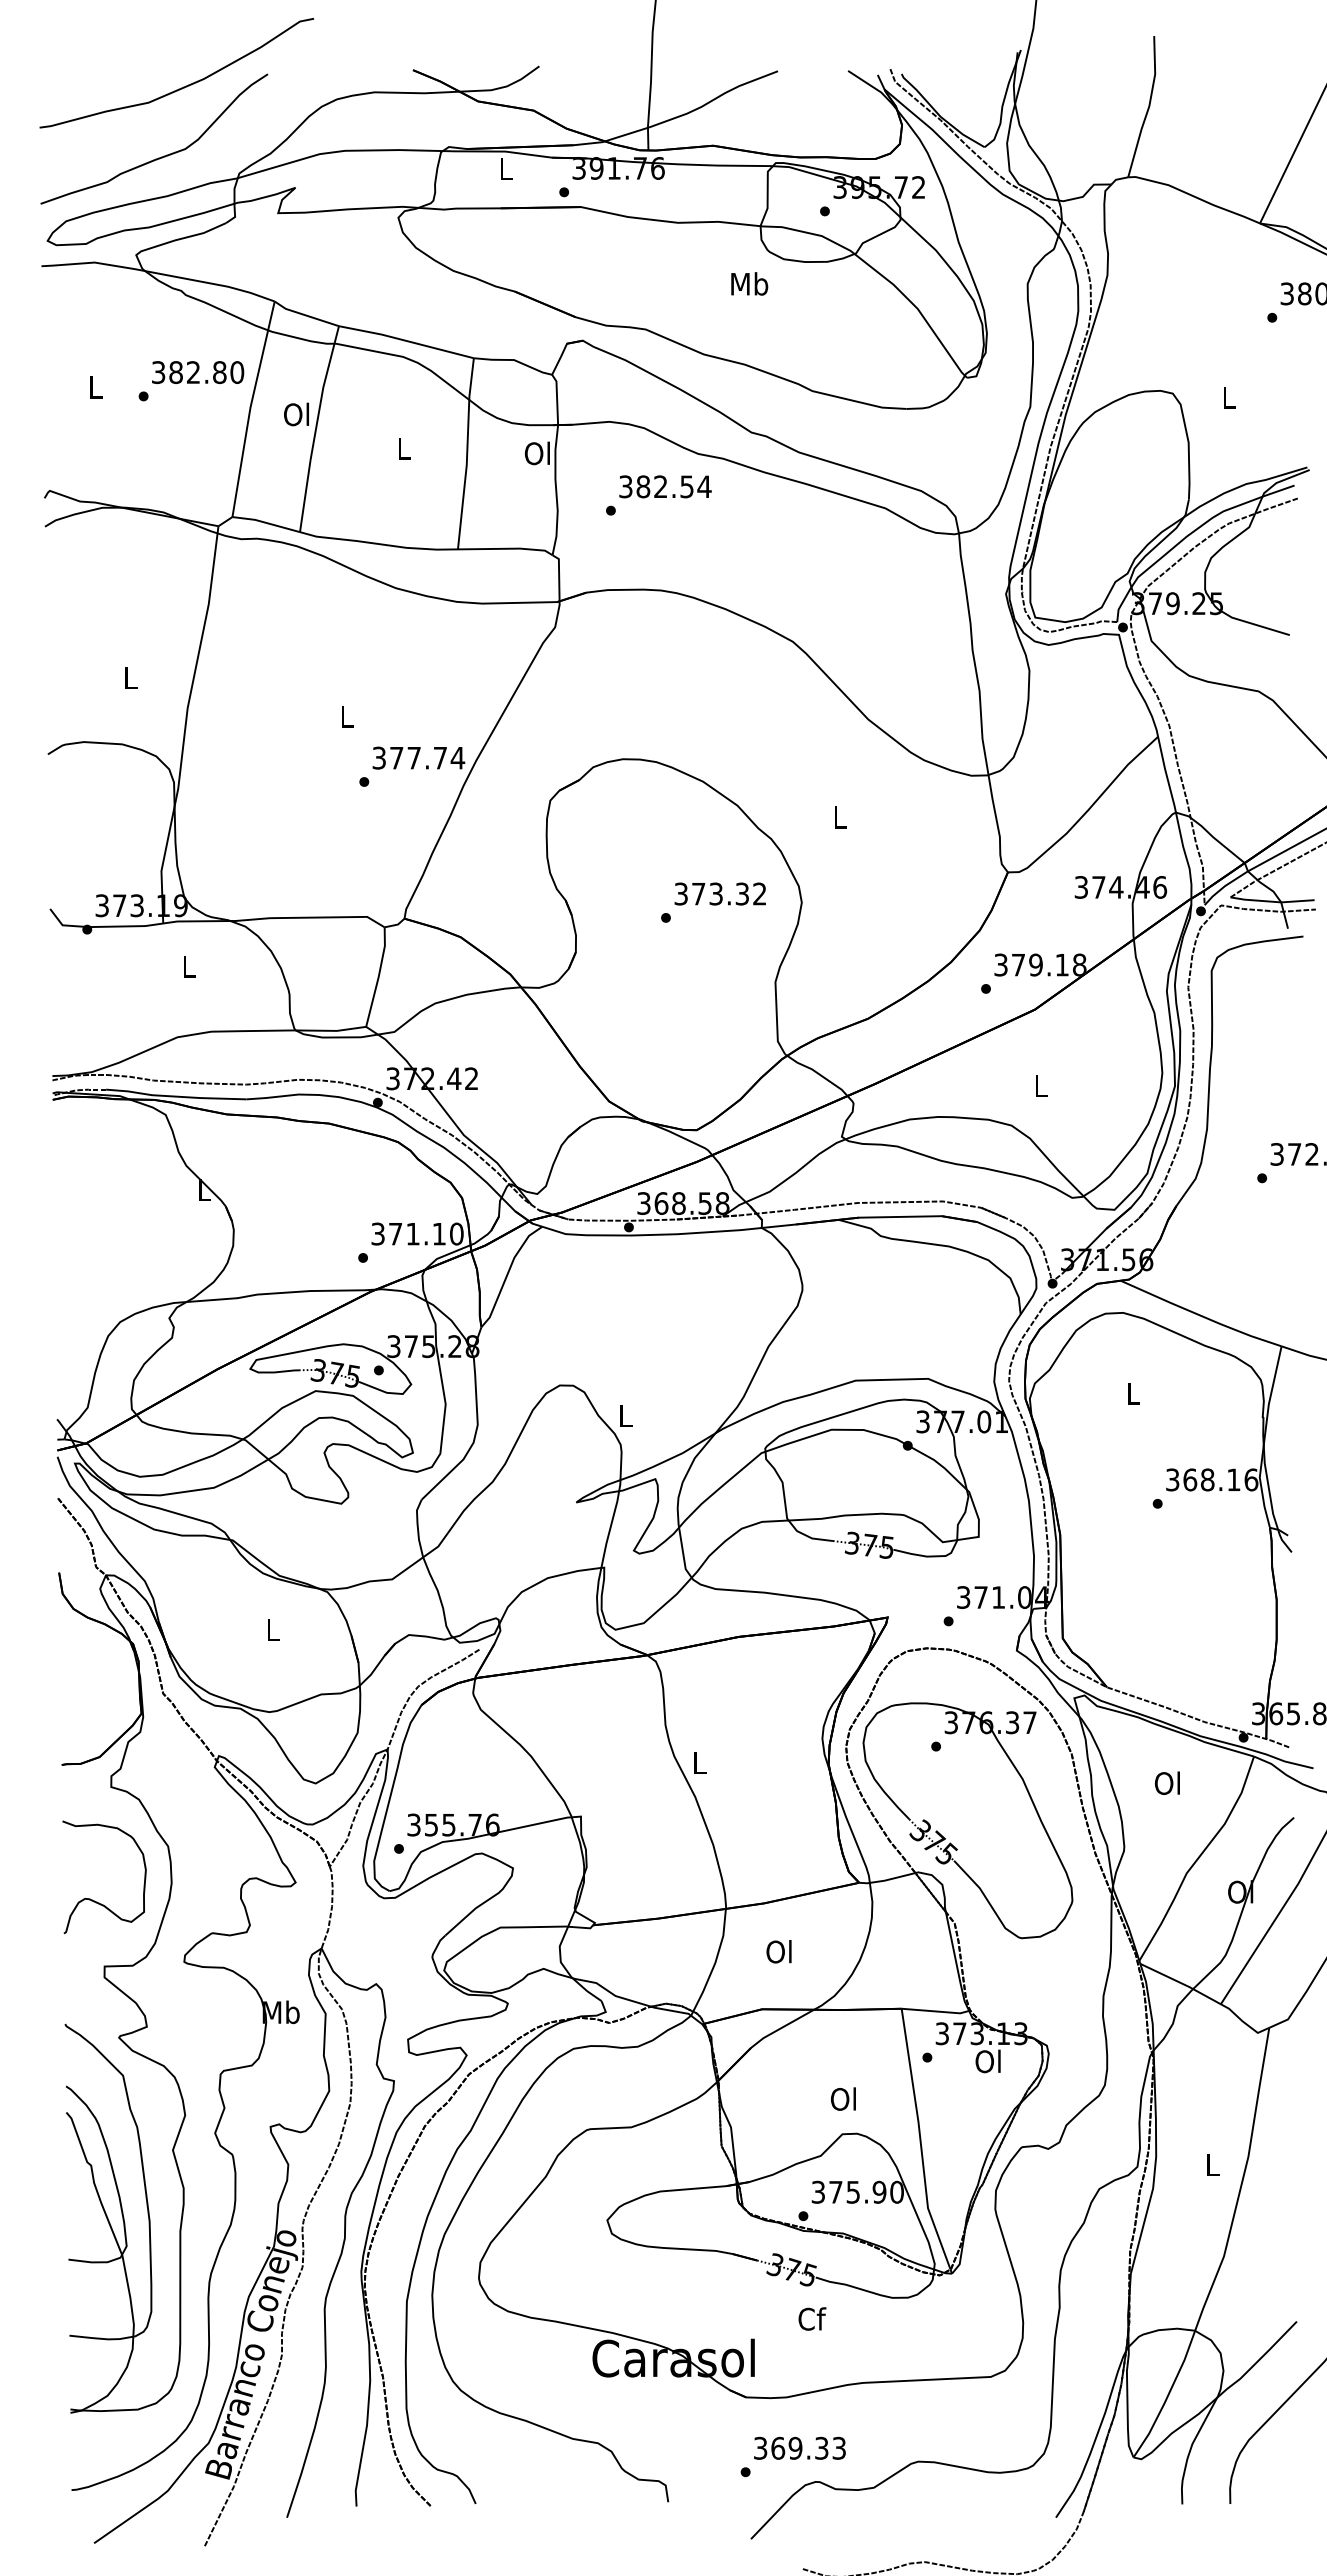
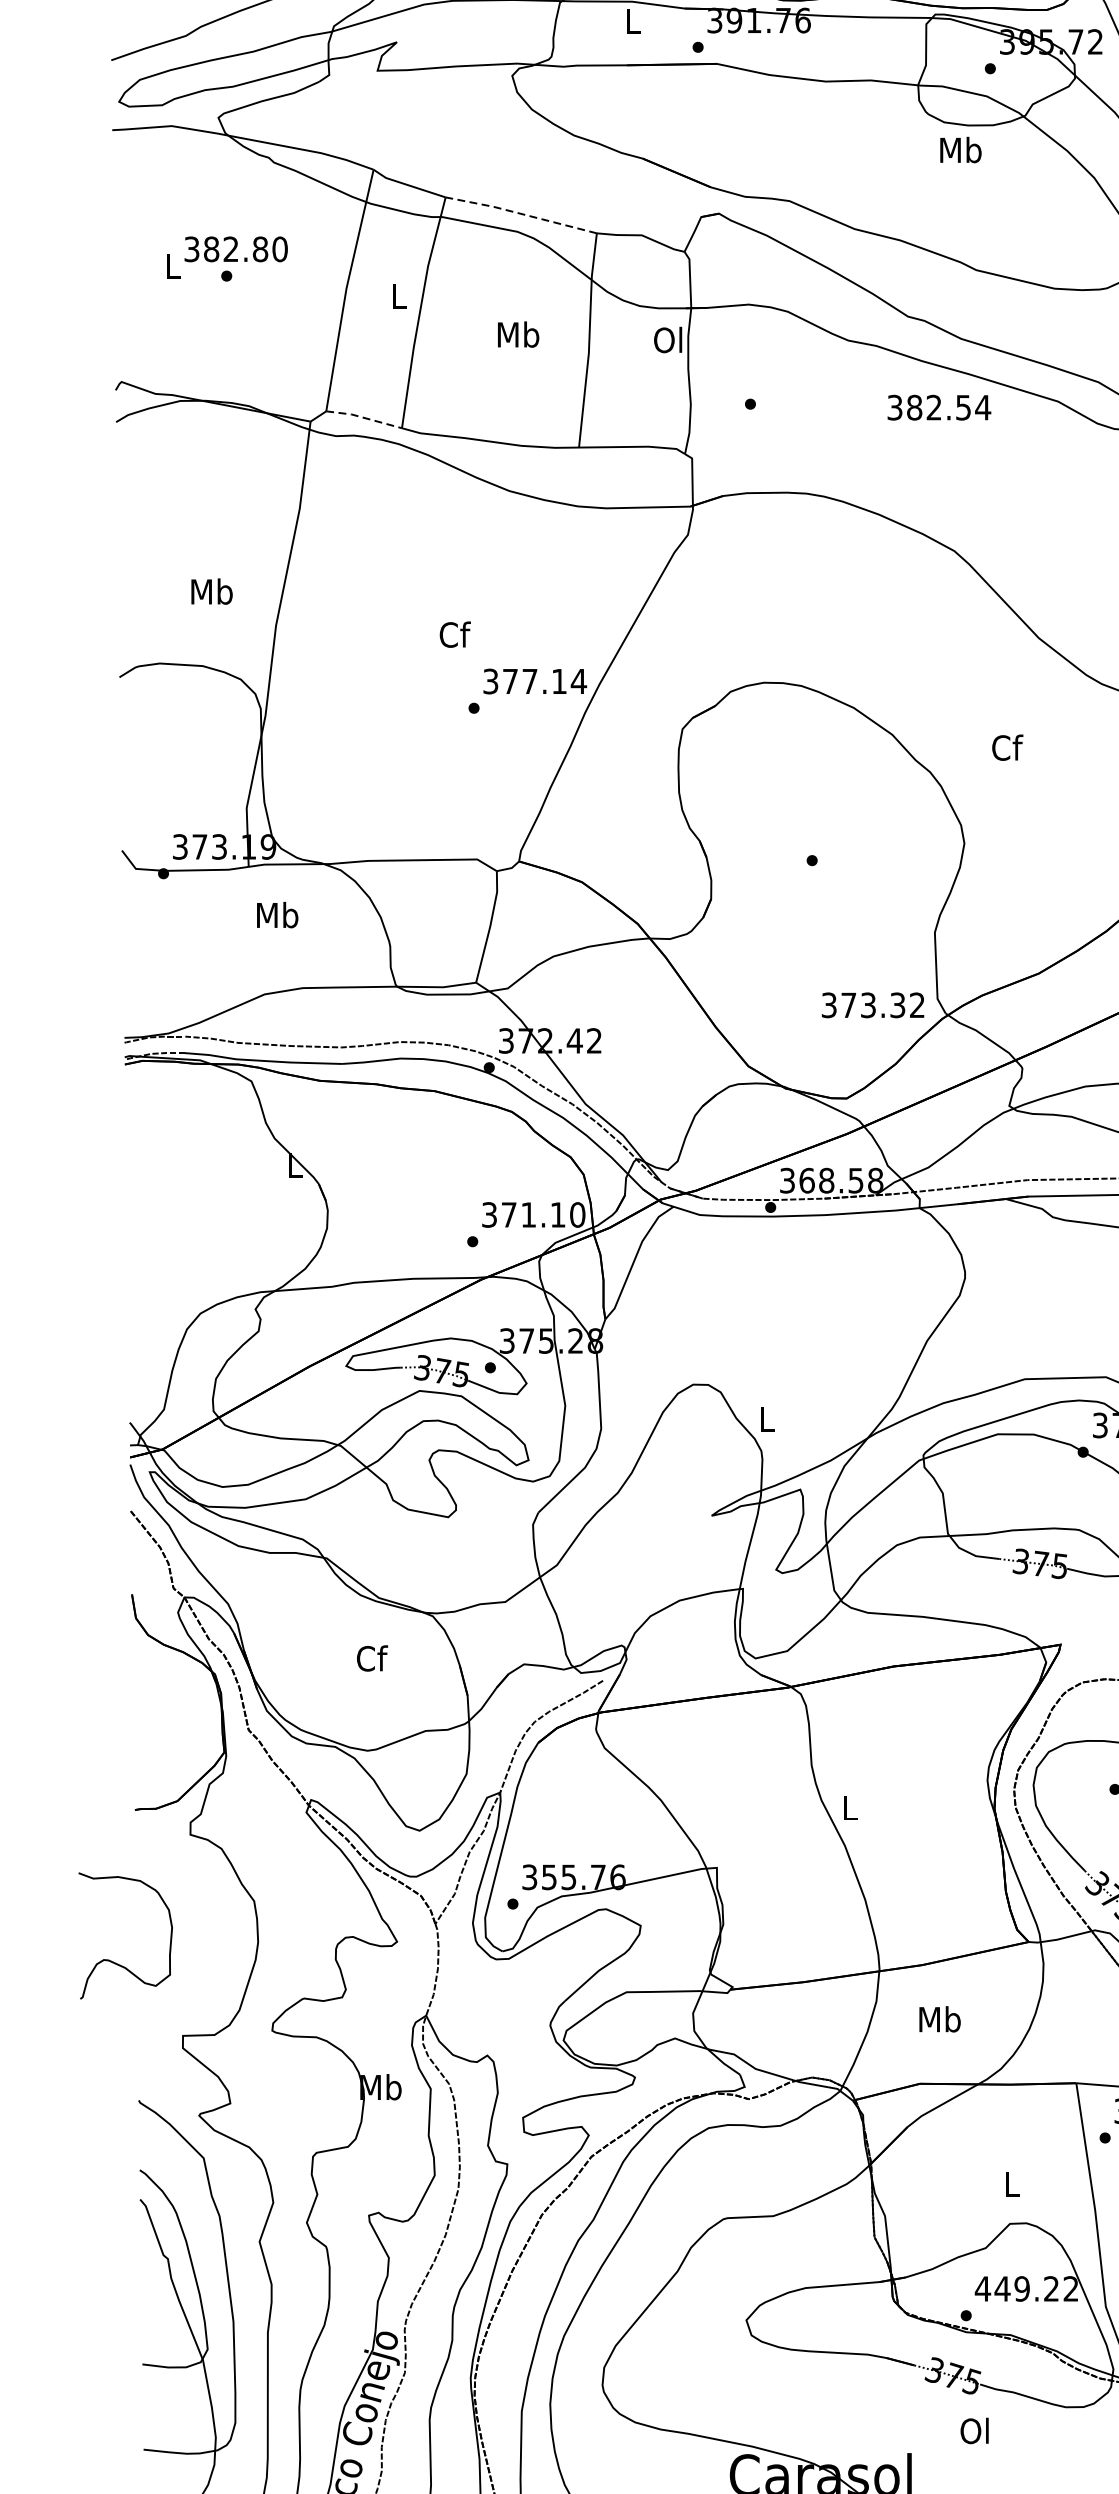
text: (749, 283) -> (960, 149), moved
line: (405, 340) -> (520, 213), solid -> dashed
text: (198, 372) -> (236, 249), moved
text: (296, 414) -> (398, 296), Ol -> L
text: (403, 448) -> (517, 334), L -> Mb
text: (665, 486) -> (939, 407), moved
line: (266, 523) -> (364, 418), solid -> dashed
text: (130, 677) -> (212, 591), L -> Mb
text: (347, 716) -> (455, 634), L -> Cf
text: (440, 758) -> (559, 681), 377.74 -> 377.14
text: (840, 816) -> (1007, 746), L -> Cf
text: (719, 893) -> (872, 1004), moved
text: (188, 966) -> (277, 915), L -> Mb
text: (273, 1629) -> (372, 1658), L -> Cf
curve: (97, 1901) -> (117, 1963), moved
text: (779, 1951) -> (939, 2019), Ol -> Mb
text: (842, 2098) -> (1010, 2183), Ol -> L
text: (857, 2191) -> (1026, 2288), 375.90 -> 449.22
text: (812, 2318) -> (976, 2430), Cf -> Ol

